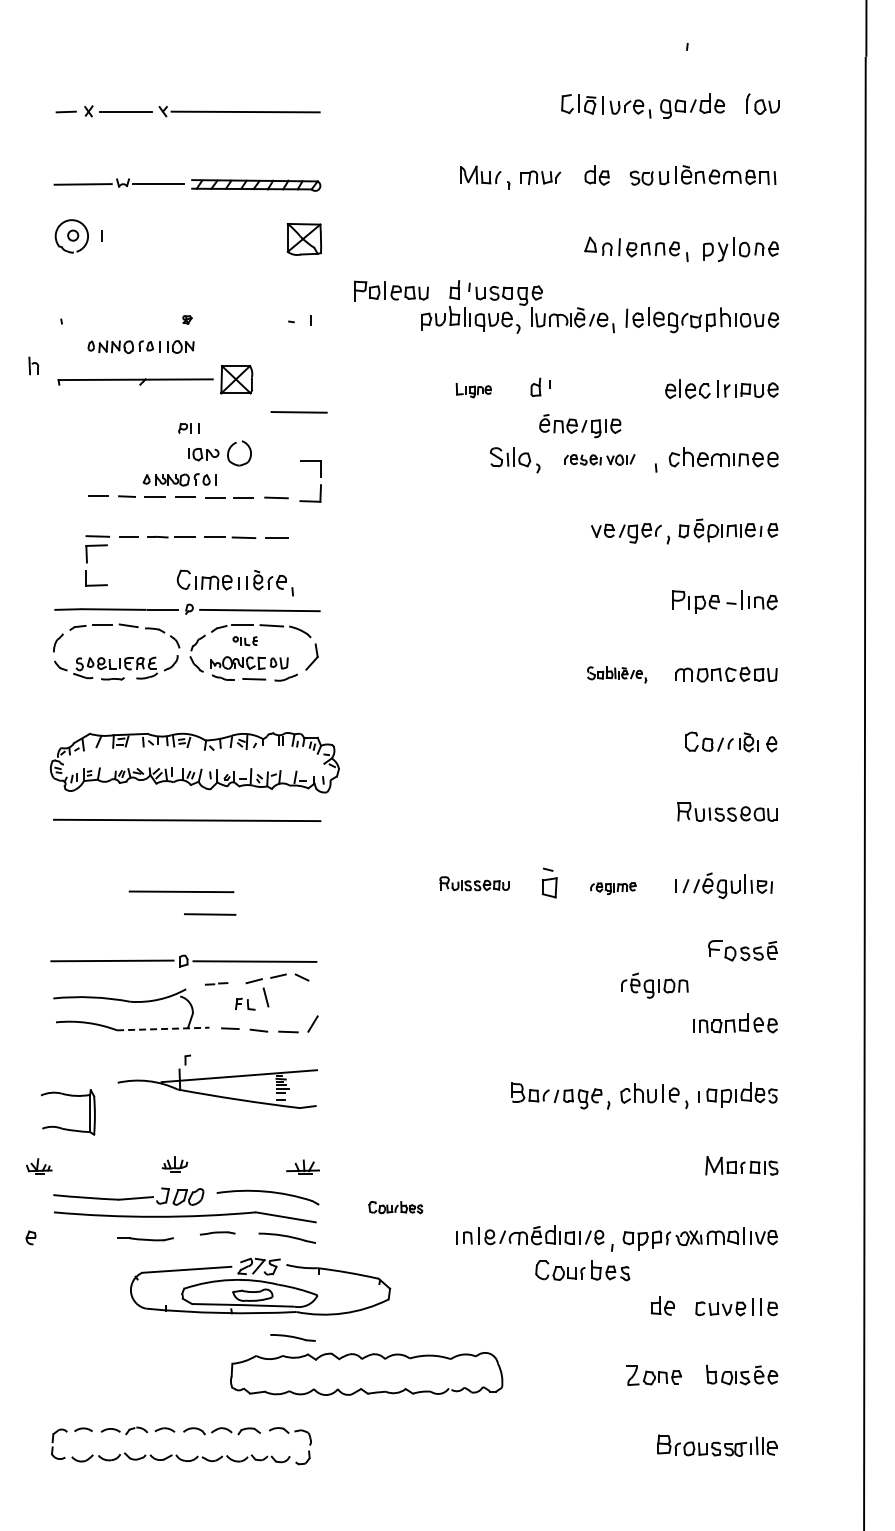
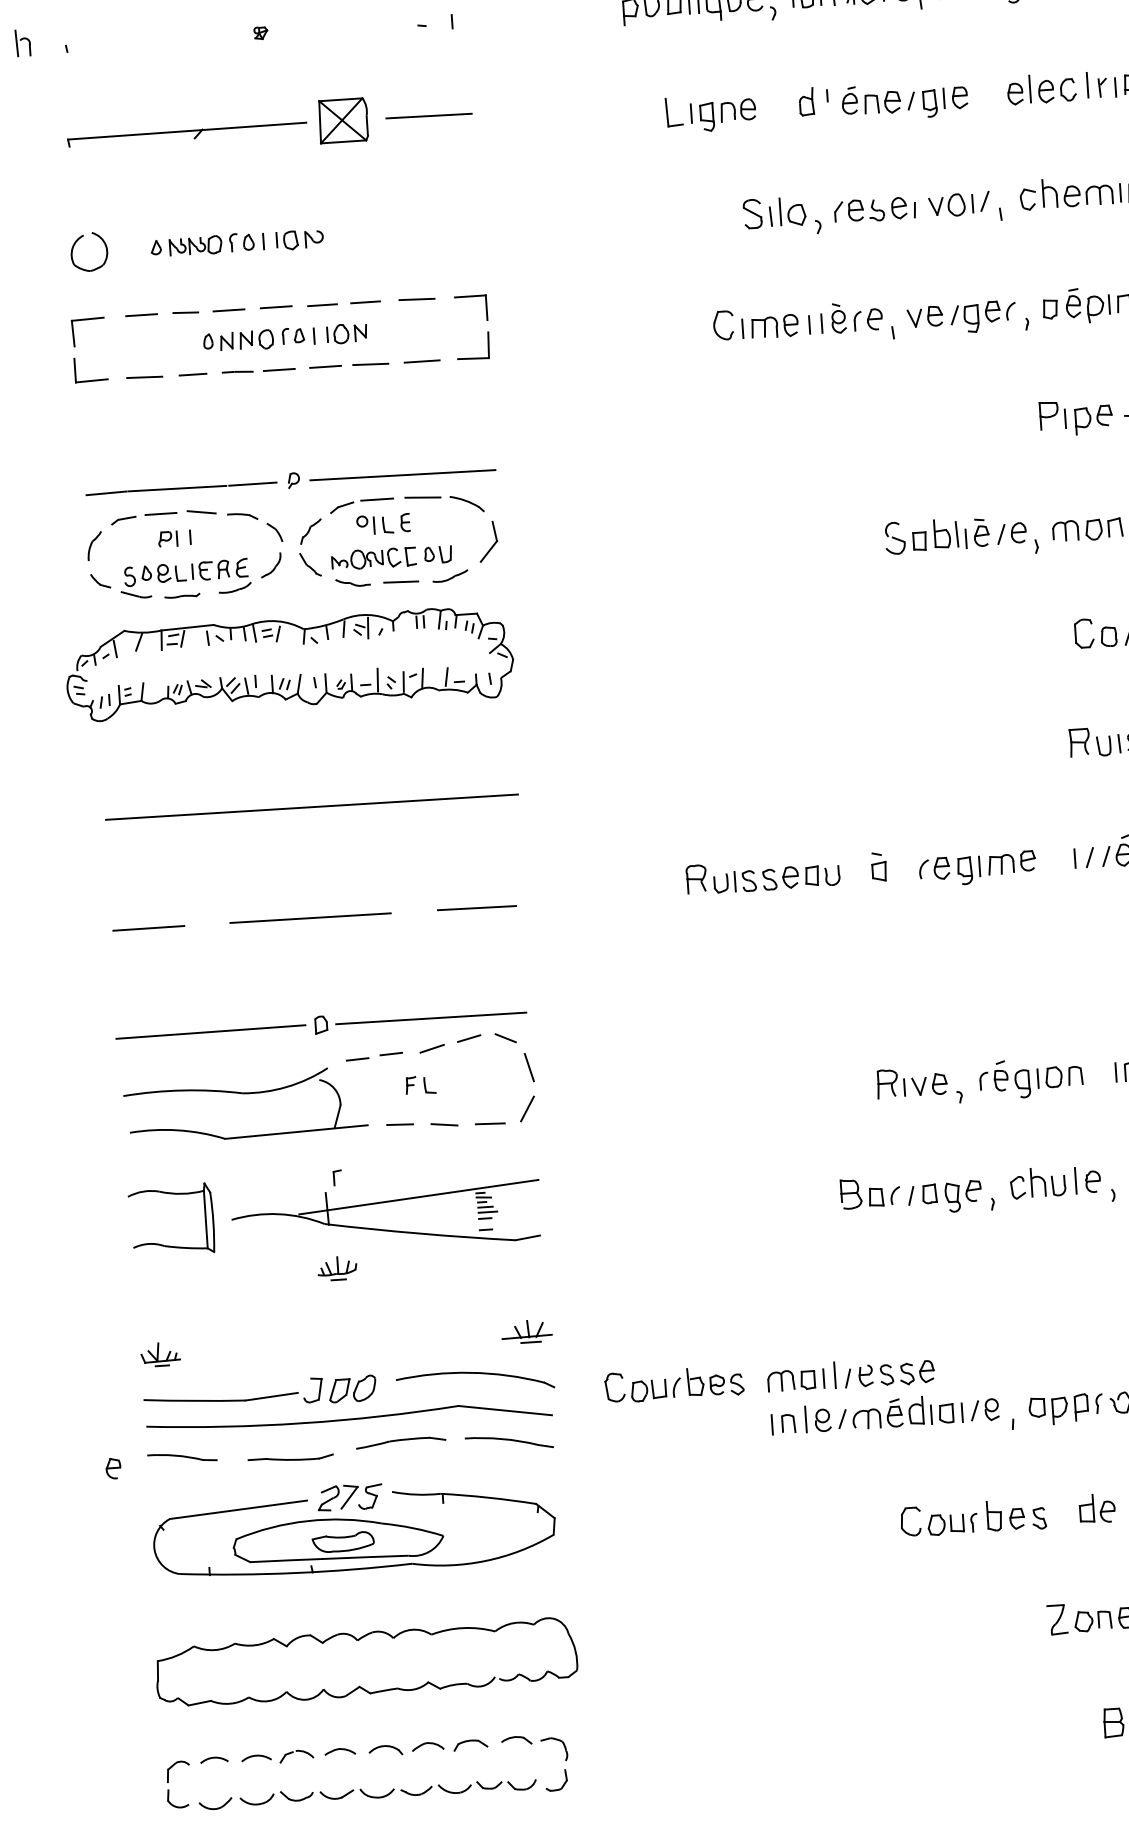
part: (140, 346) -> (284, 337), moved
part: (33, 365) -> (22, 42), moved
part: (473, 390) -> (710, 113), size x1.67
line: (298, 412) -> (428, 116), moved
part: (580, 426) -> (905, 101), moved
part: (188, 428) -> (173, 538), moved
part: (235, 444) -> (82, 238), moved
part: (599, 459) -> (912, 206), size x1.43
part: (179, 479) -> (206, 244), moved
part: (320, 484) -> (487, 331), moved
part: (87, 563) -> (75, 347), moved
part: (234, 582) -> (802, 324), moved
part: (244, 640) -> (382, 523), size x1.43
part: (616, 674) -> (960, 537), size x1.67
part: (190, 770) -> (283, 677), moved
part: (474, 883) -> (762, 875), size x1.43
part: (549, 883) -> (878, 867), size x0.62
part: (613, 888) -> (978, 868), size x1.67
line: (76, 891) -> (148, 928), added
line: (210, 914) -> (477, 908), moved
part: (216, 983) -> (374, 1056), size x1.67
part: (654, 985) -> (1030, 1077), moved
line: (265, 997) -> (528, 1067), moved
part: (566, 1026) -> (919, 1086), added
line: (163, 1029) -> (296, 1132), dashed -> solid
part: (62, 1127) -> (164, 1244), moved
part: (174, 1164) -> (336, 1268), moved
part: (39, 1166) -> (160, 1354), moved
part: (395, 1207) -> (673, 1384), size x1.67
part: (509, 1208) -> (850, 1373), added
part: (217, 1233) -> (401, 1442), size x1.67
part: (582, 1270) -> (973, 1517), moved
part: (260, 1286) -> (354, 1528), moved
part: (292, 1337) -> (181, 1457), moved
part: (363, 1359) -> (360, 1640), moved

